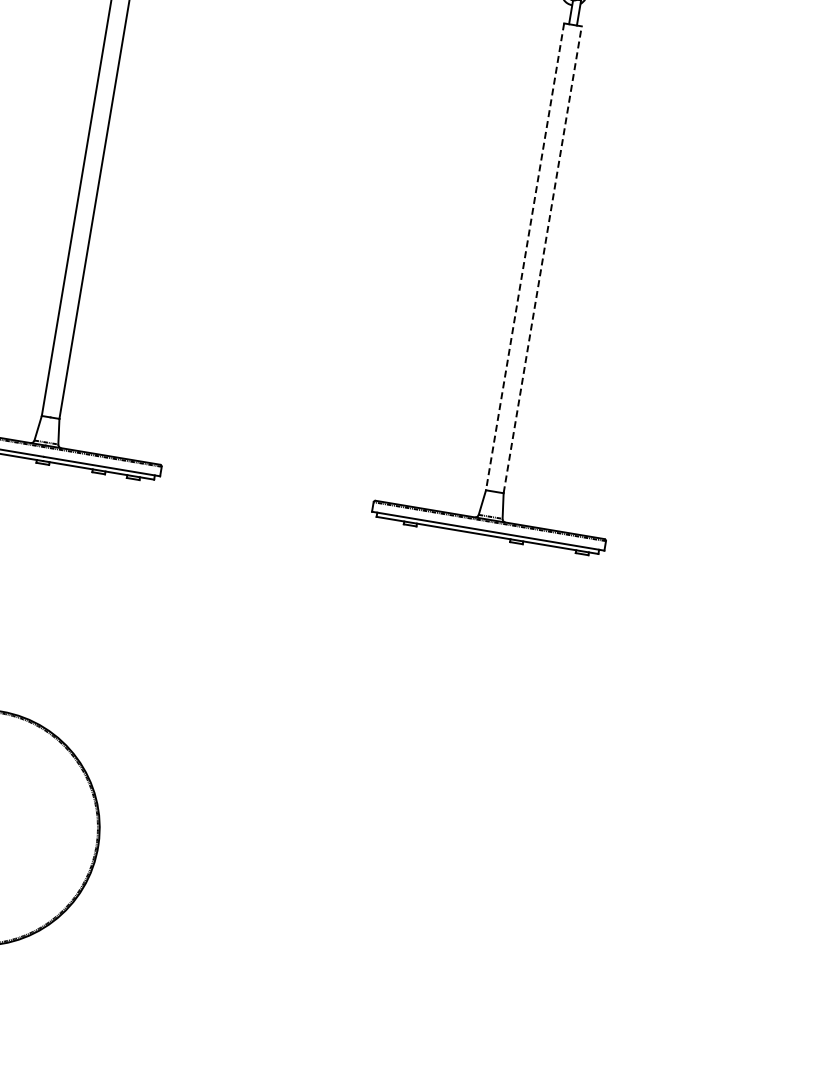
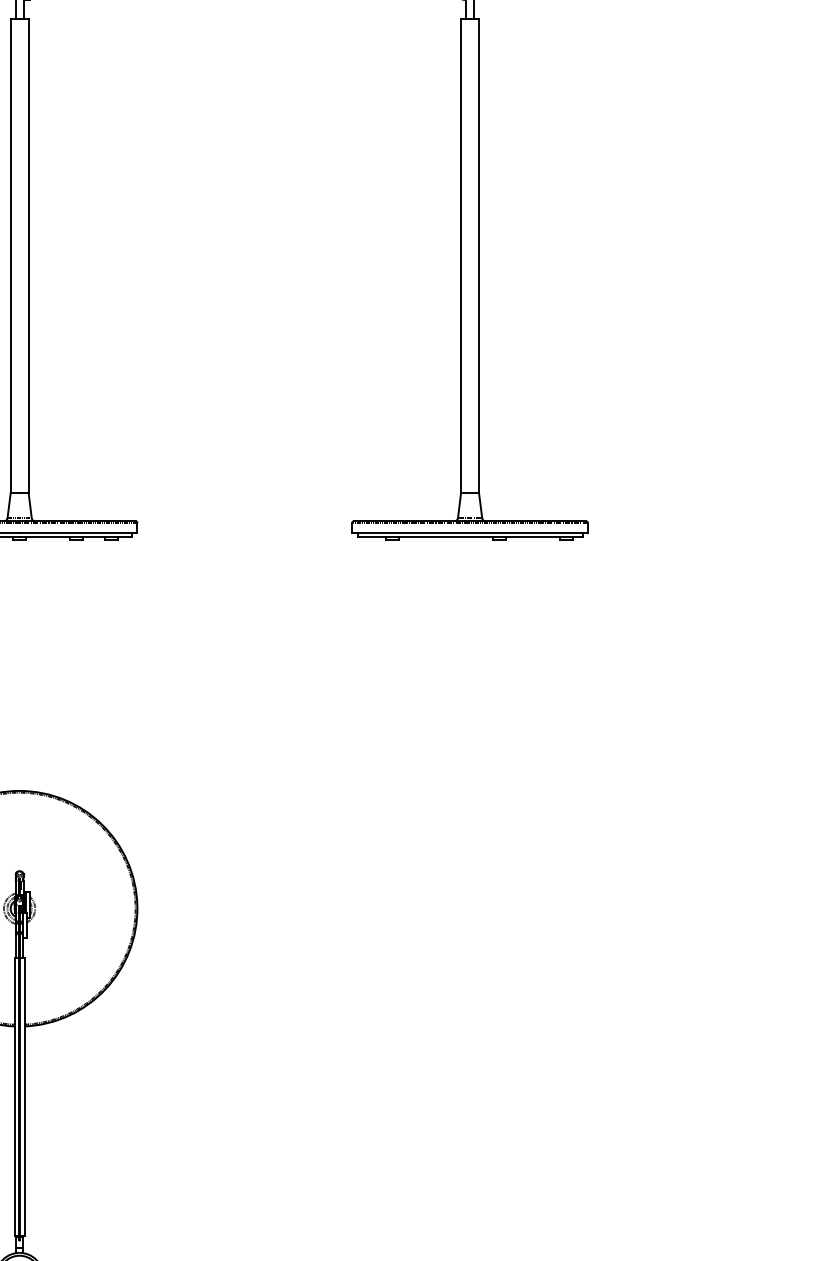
line: (525, 257) -> (461, 256), dashed -> solid
line: (542, 260) -> (478, 256), dashed -> solid

